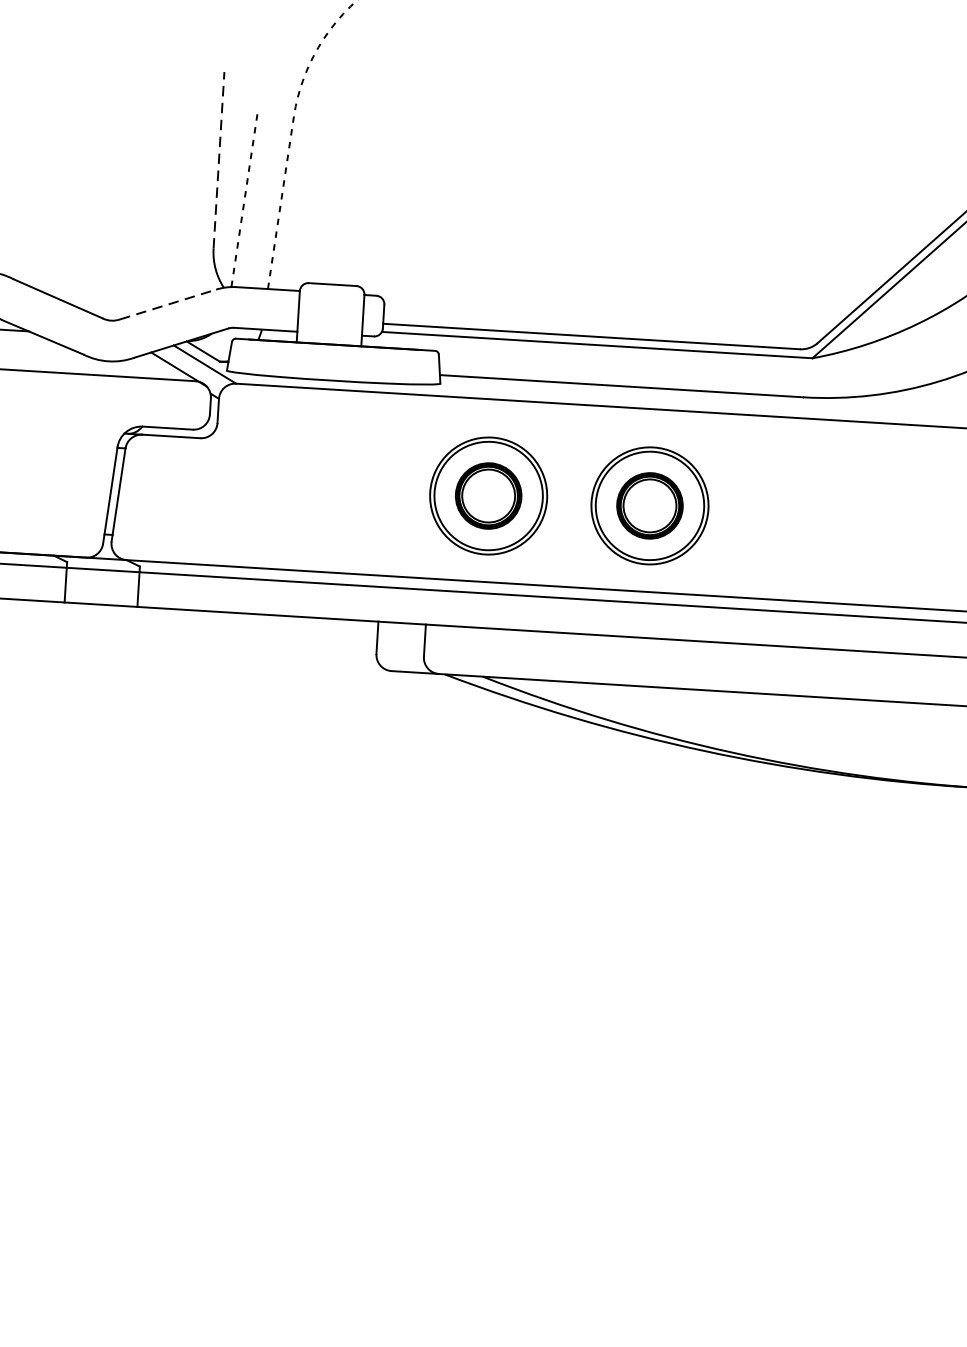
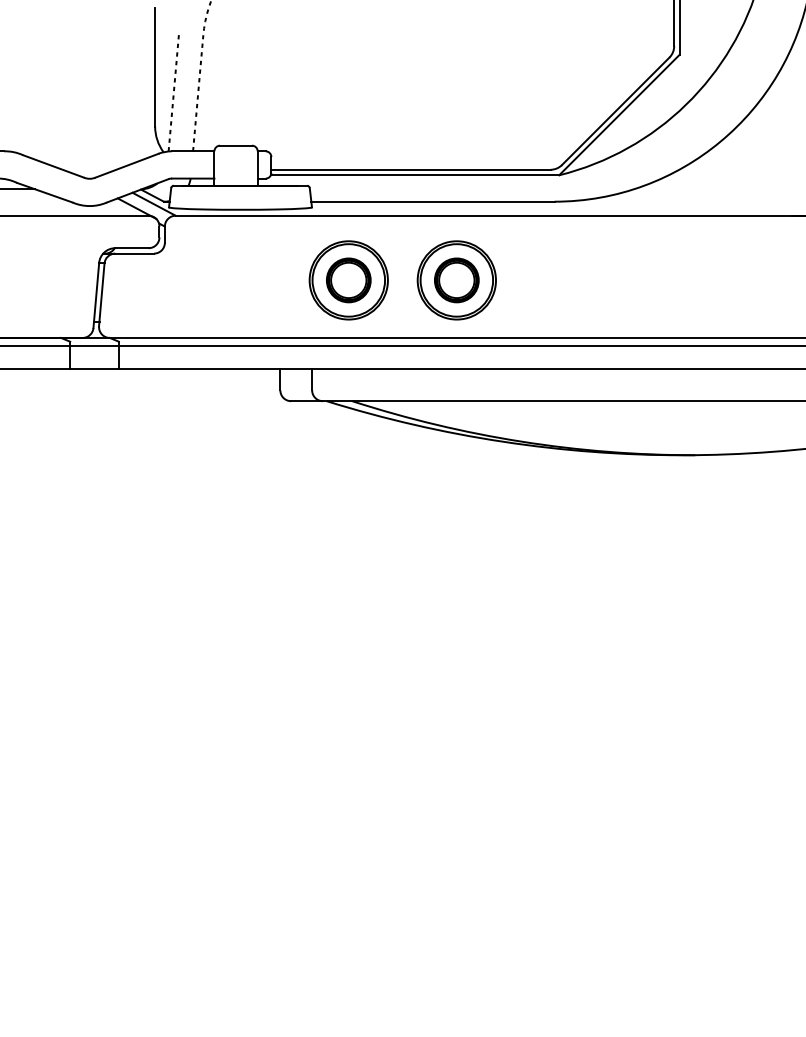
line: (219, 159) -> (155, 66), dashed -> solid
line: (168, 304) -> (127, 165), dashed -> solid

